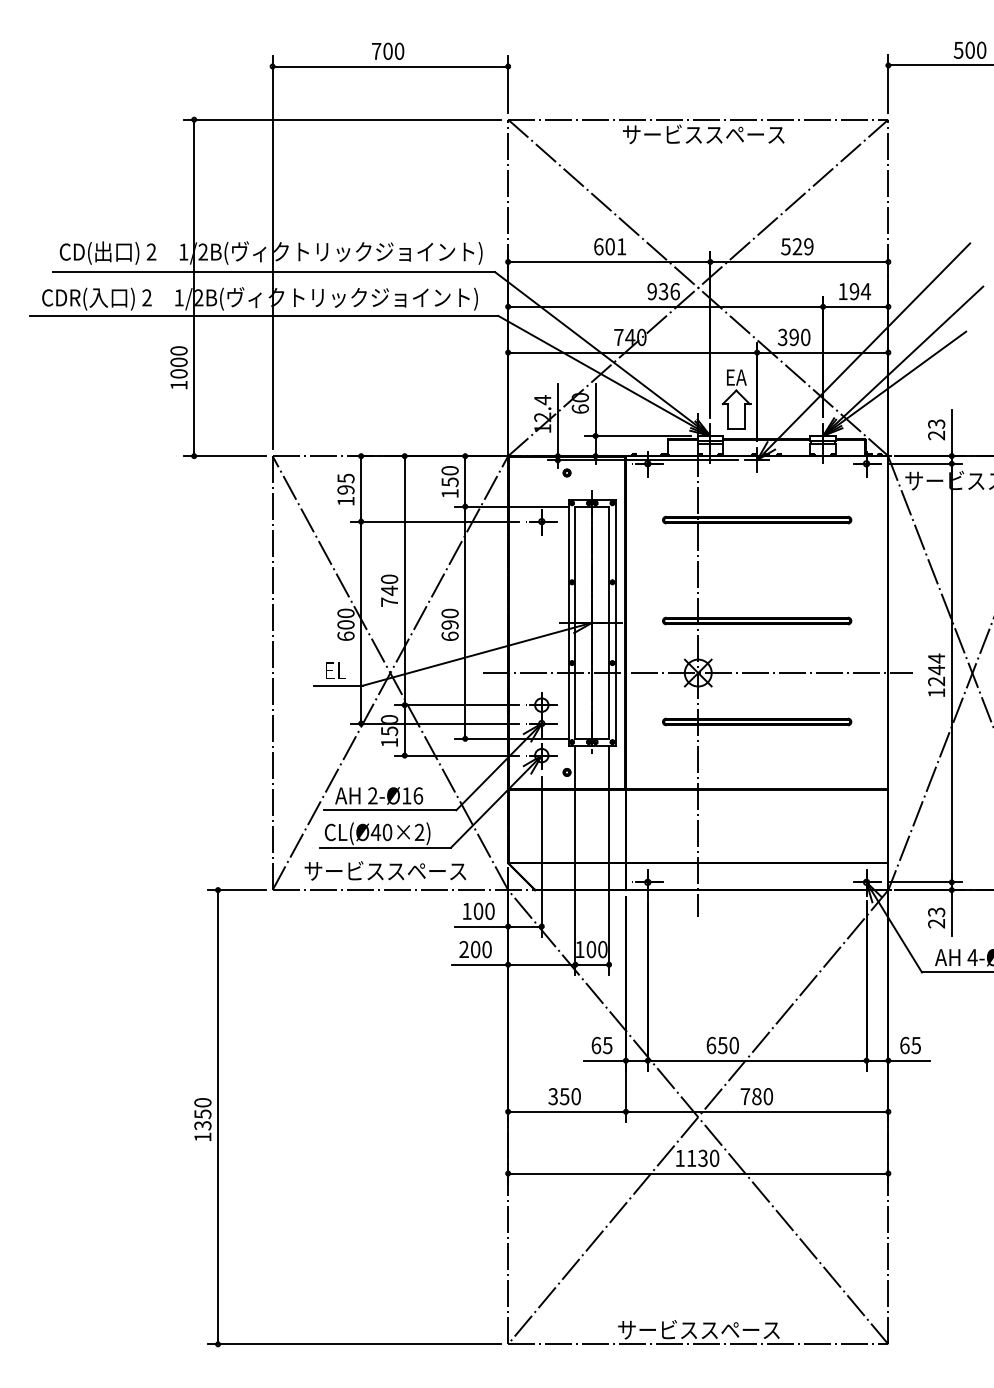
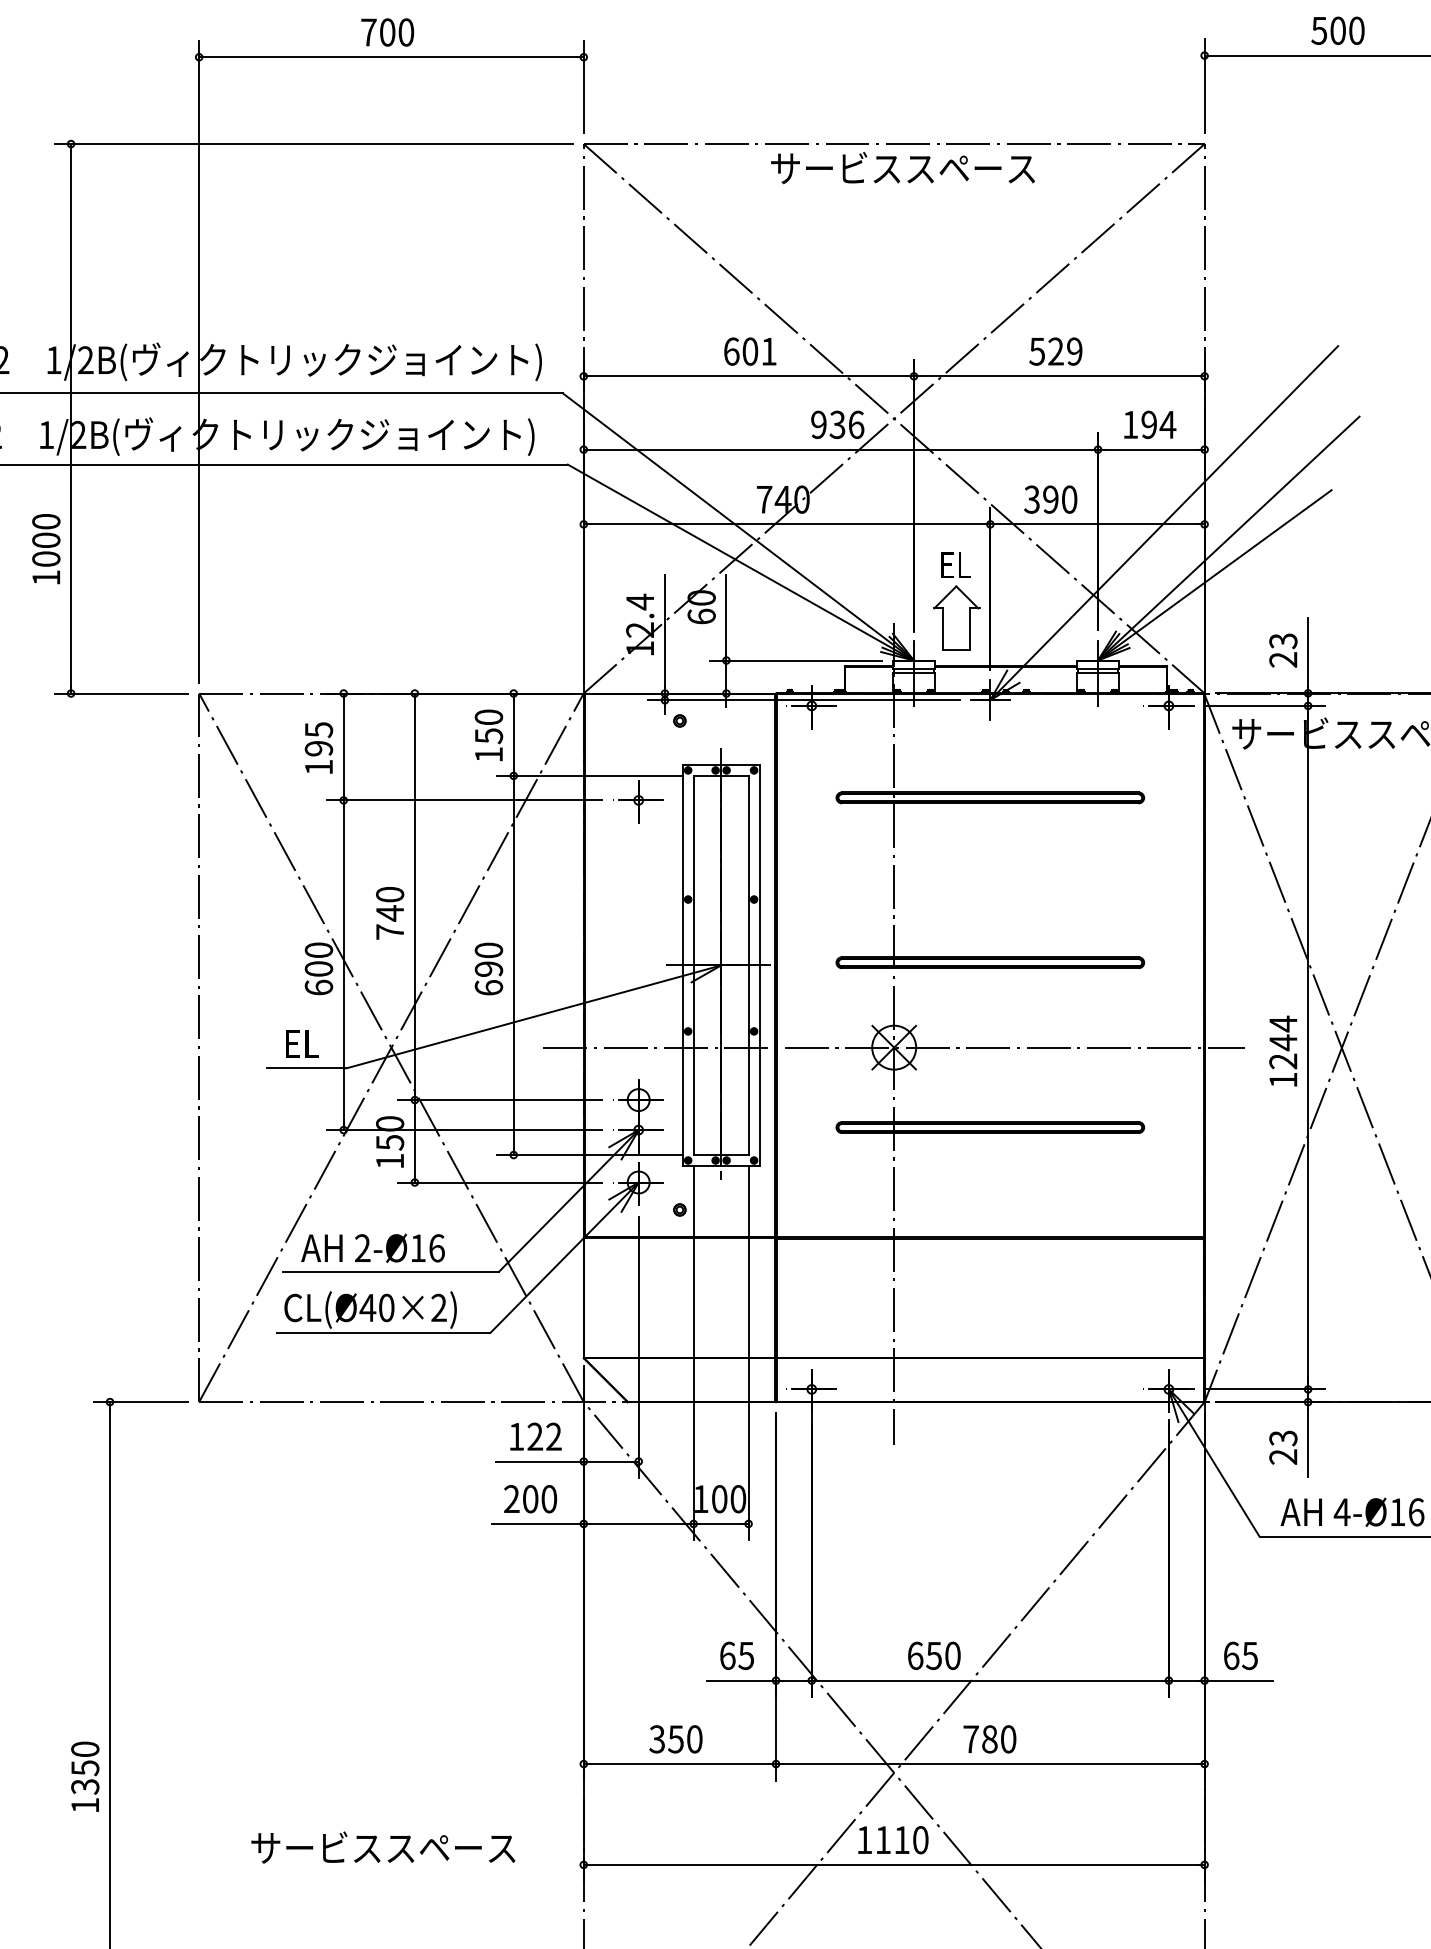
text: (736, 377) -> (956, 565), EA -> EL
text: (385, 870) -> (383, 1846), moved
text: (483, 910) -> (543, 1435), 100 -> 122
text: (702, 1157) -> (901, 1838), 1130 -> 1110

